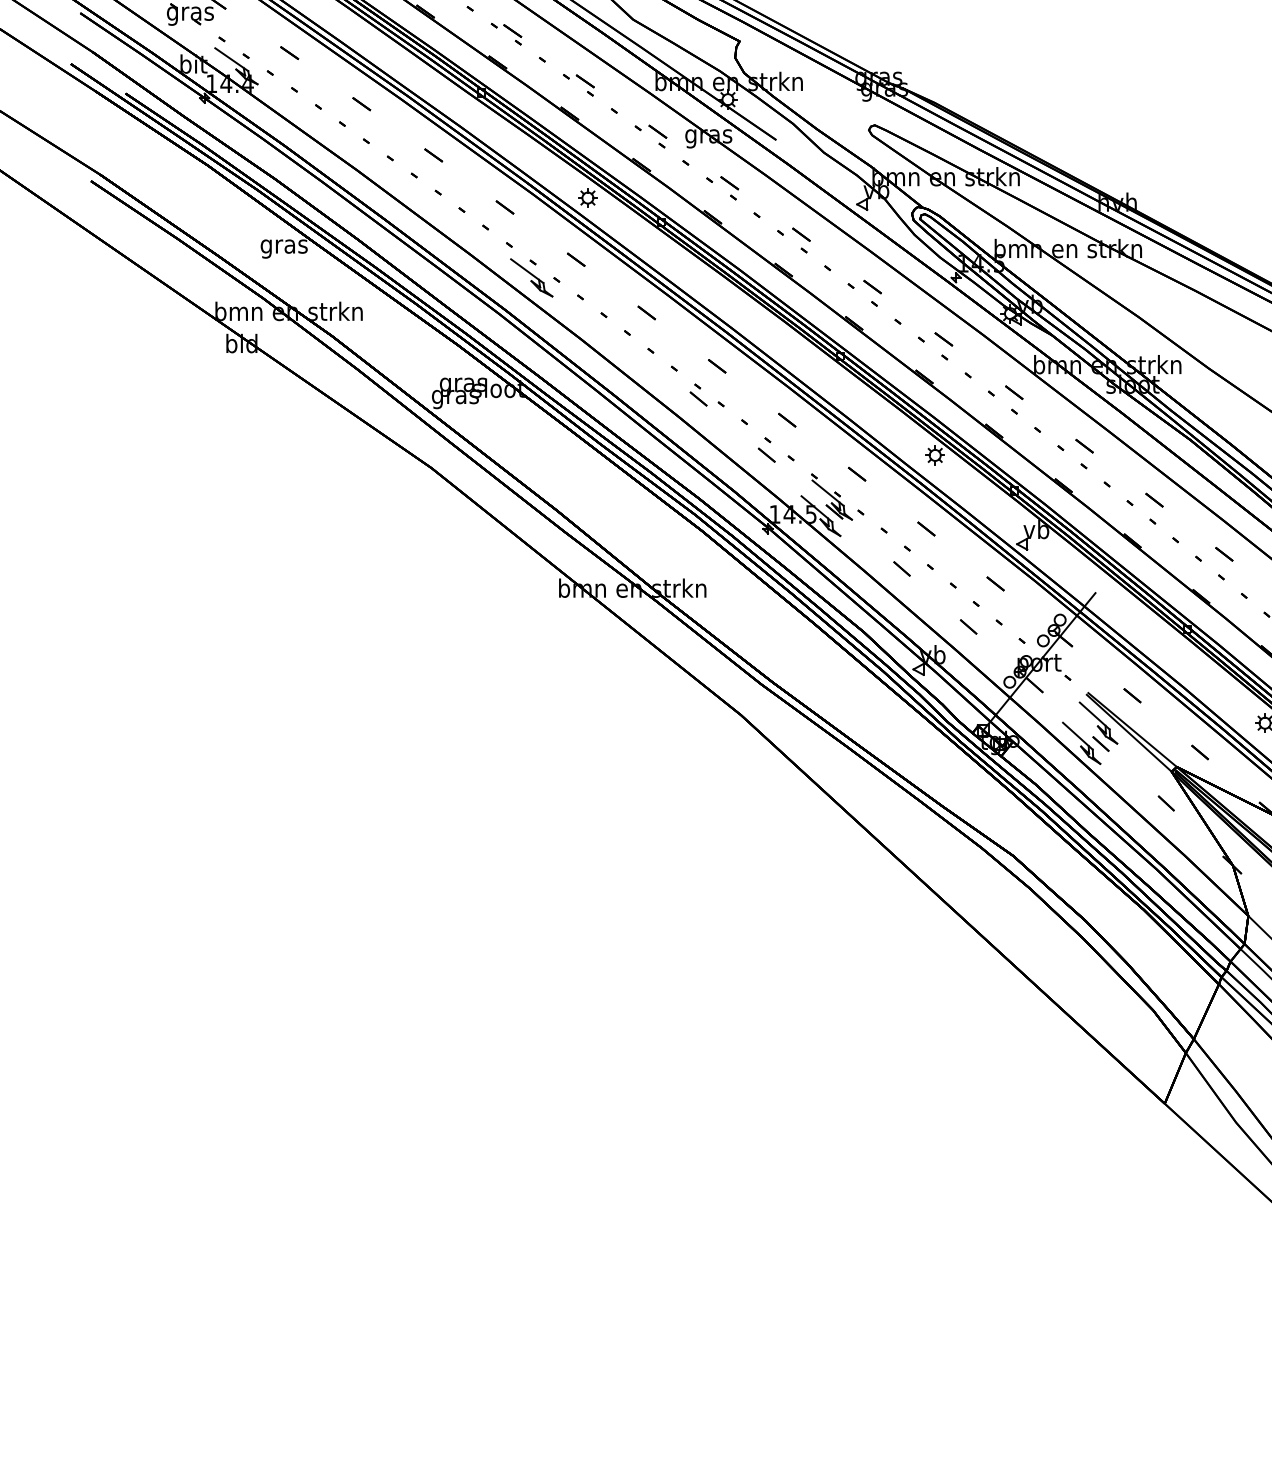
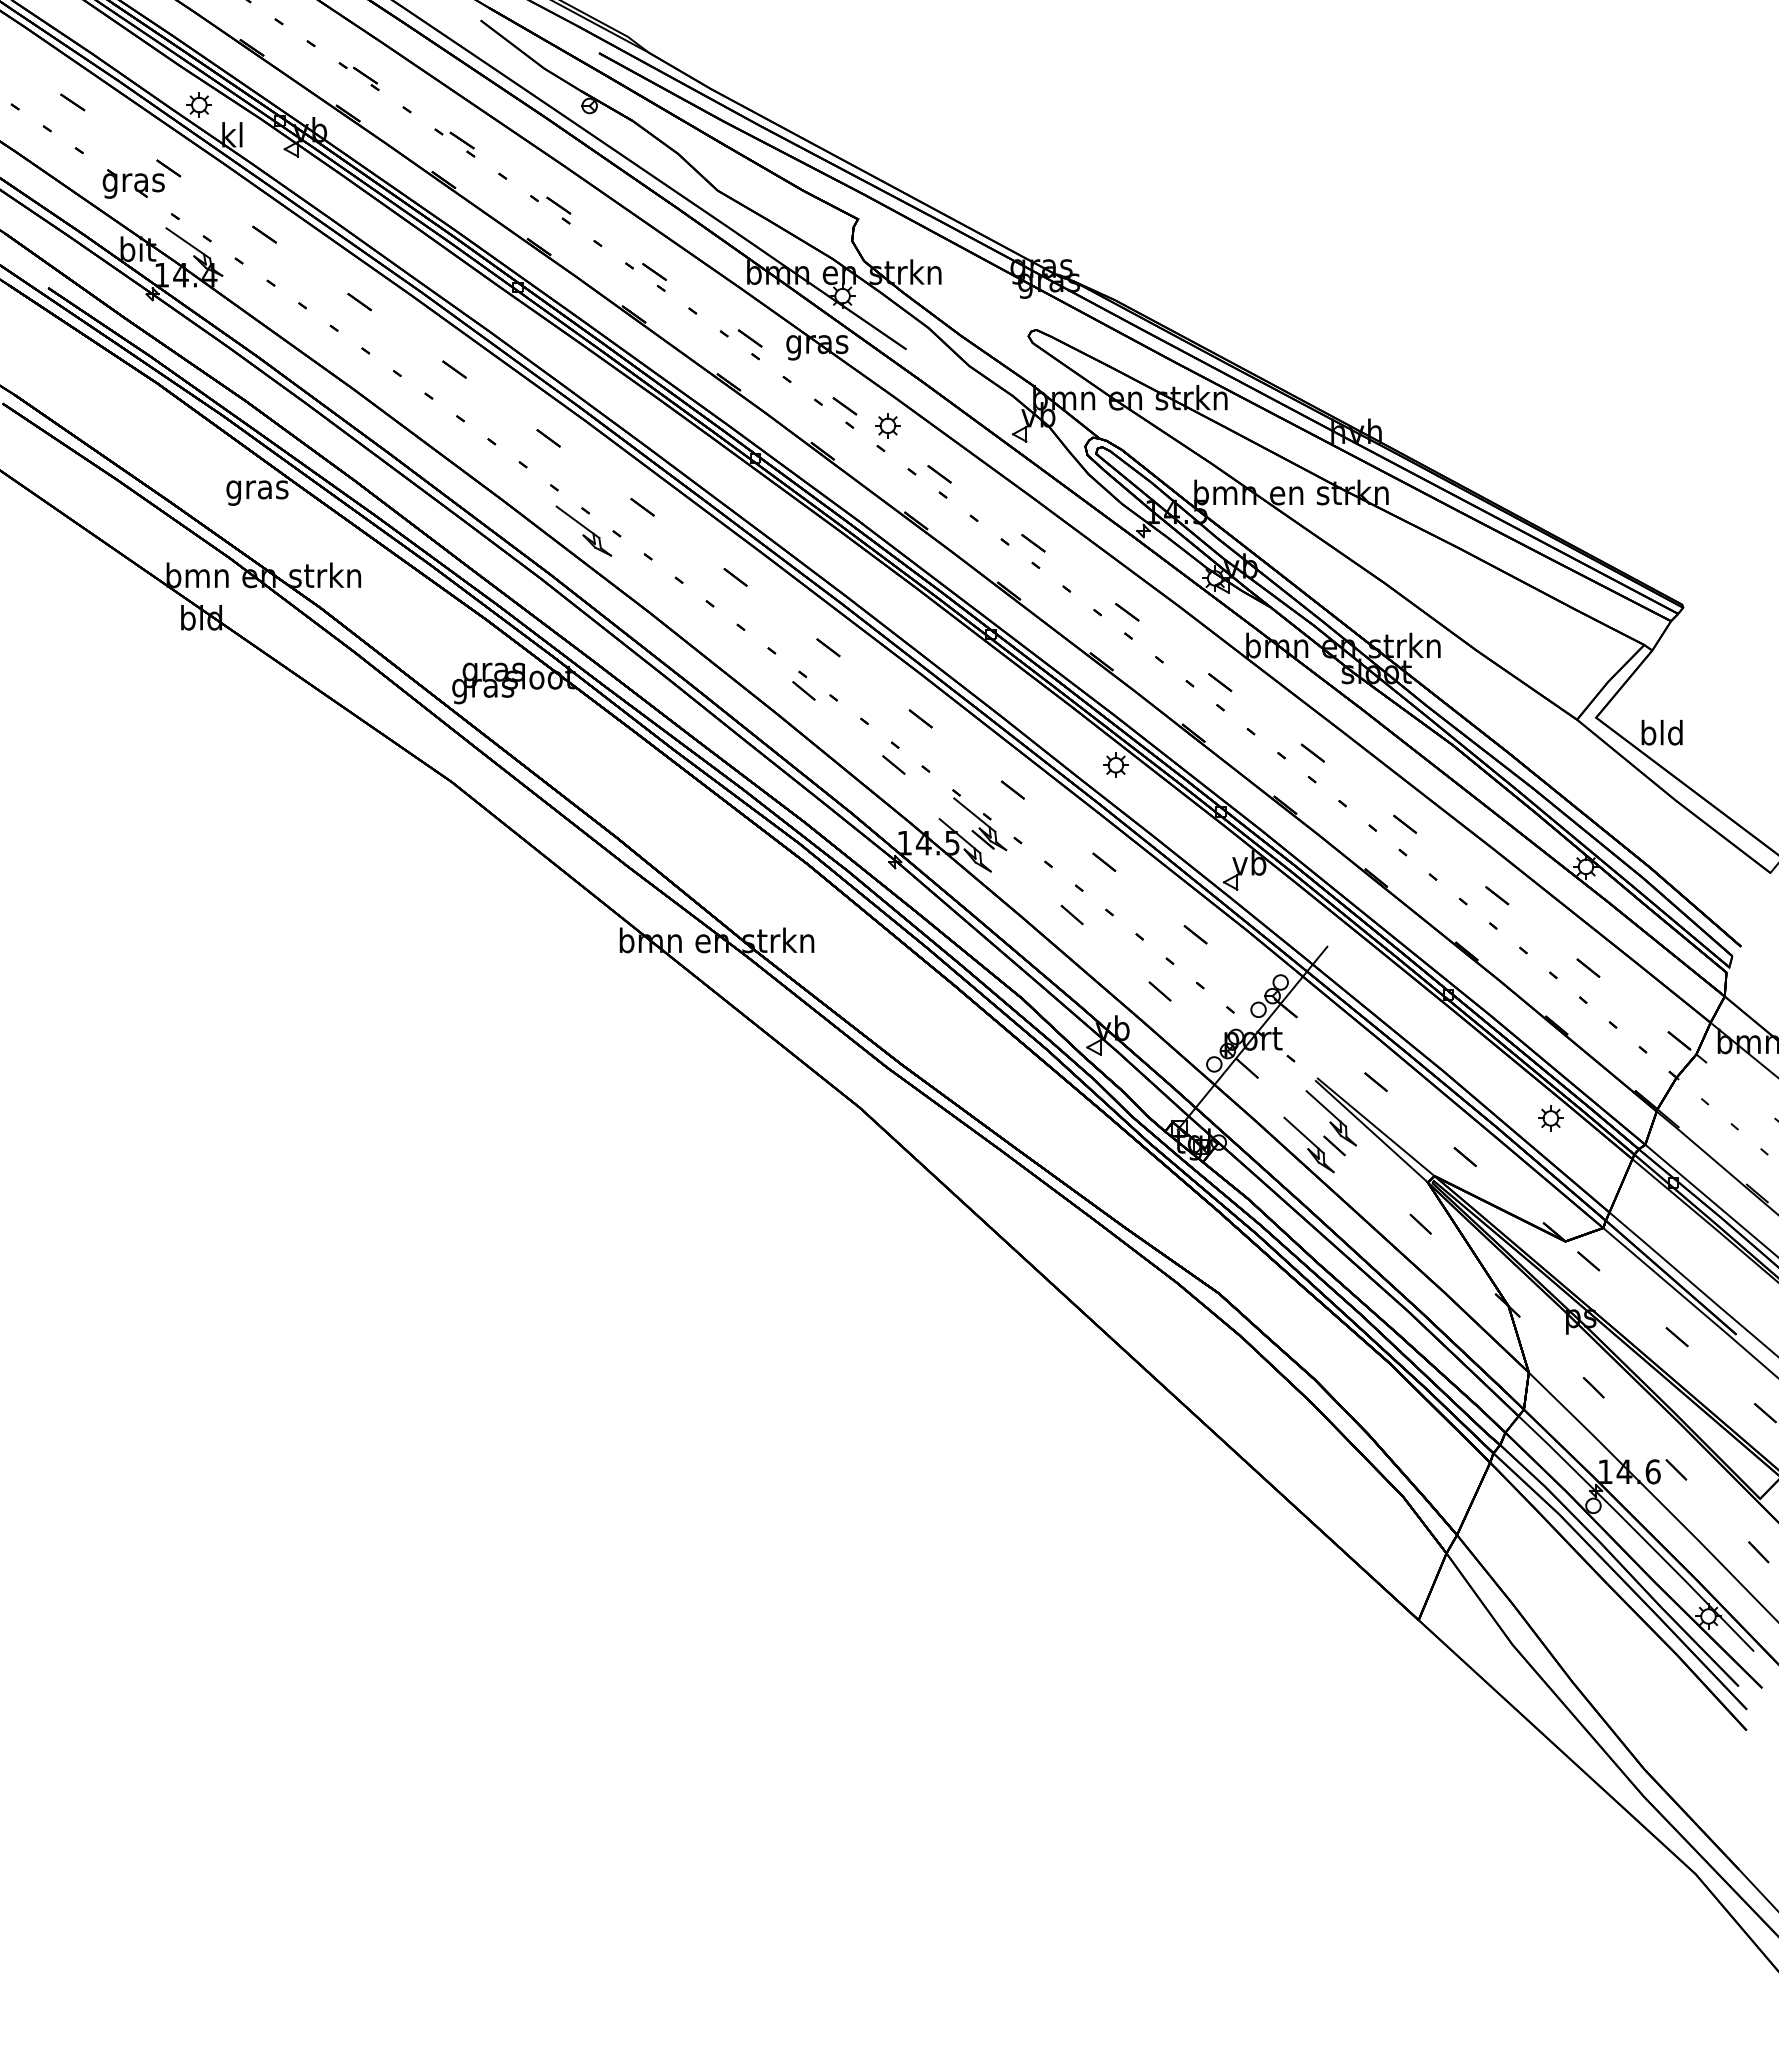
part: (587, 197) -> (887, 425), moved

